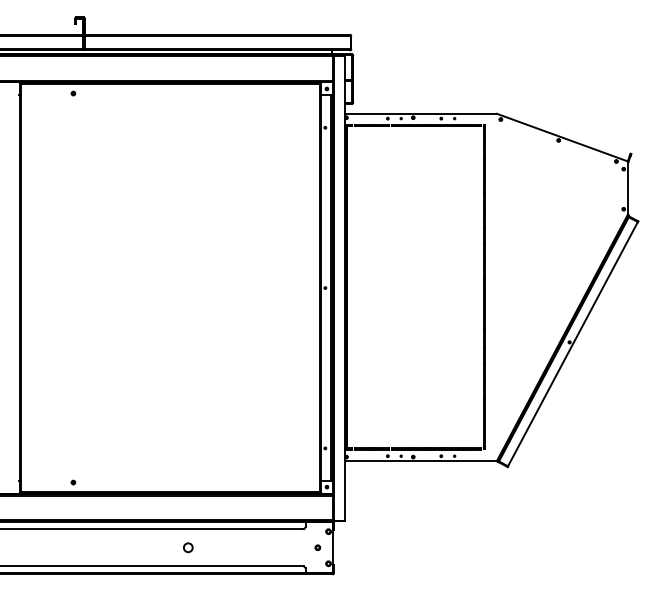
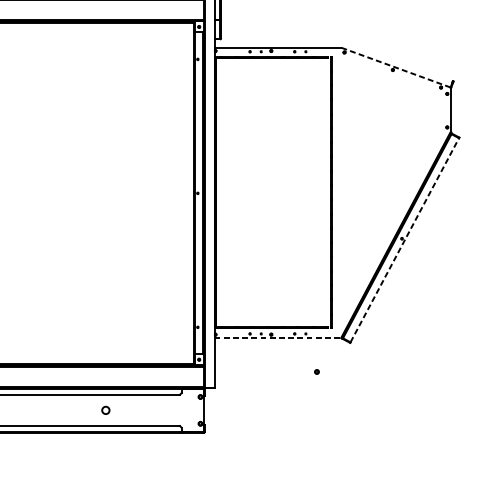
line: (562, 137) -> (396, 67), solid -> dashed
line: (573, 343) -> (405, 239), solid -> dashed
line: (421, 461) -> (278, 338), solid -> dashed
circle: (188, 547) -> (106, 410), moved
part: (317, 547) -> (316, 371), moved

